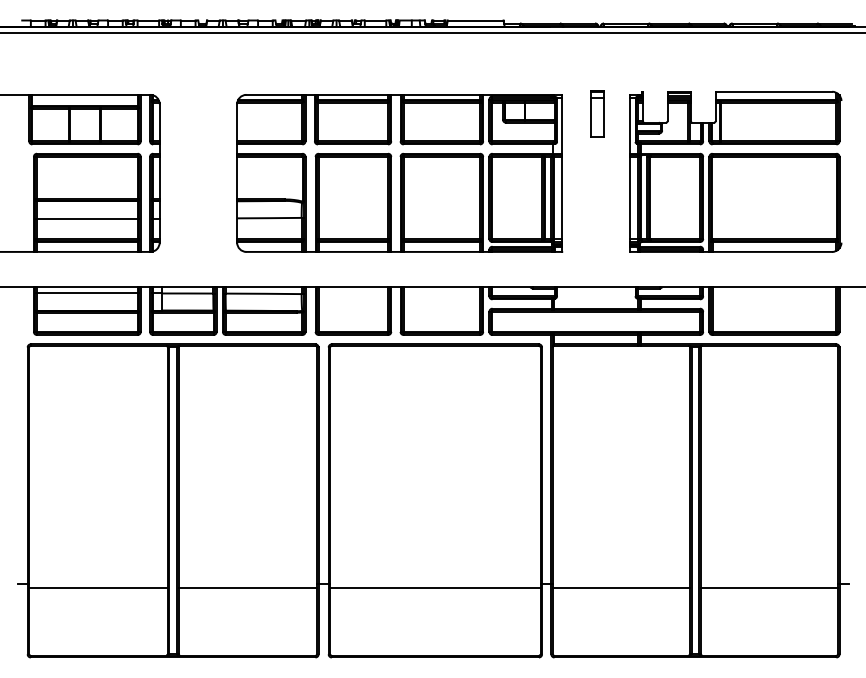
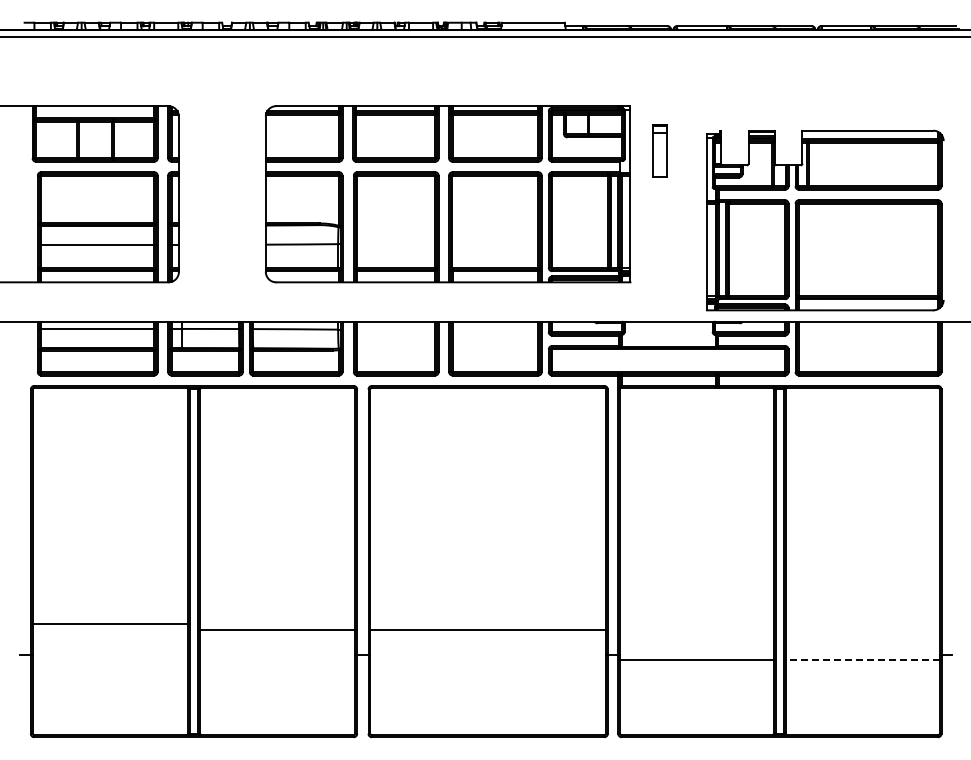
part: (597, 113) -> (659, 150), moved
part: (736, 171) -> (825, 220), moved
line: (97, 588) -> (109, 623), moved
line: (247, 588) -> (277, 629), moved
line: (435, 588) -> (488, 629), moved
line: (769, 588) -> (862, 659), solid -> dashed

